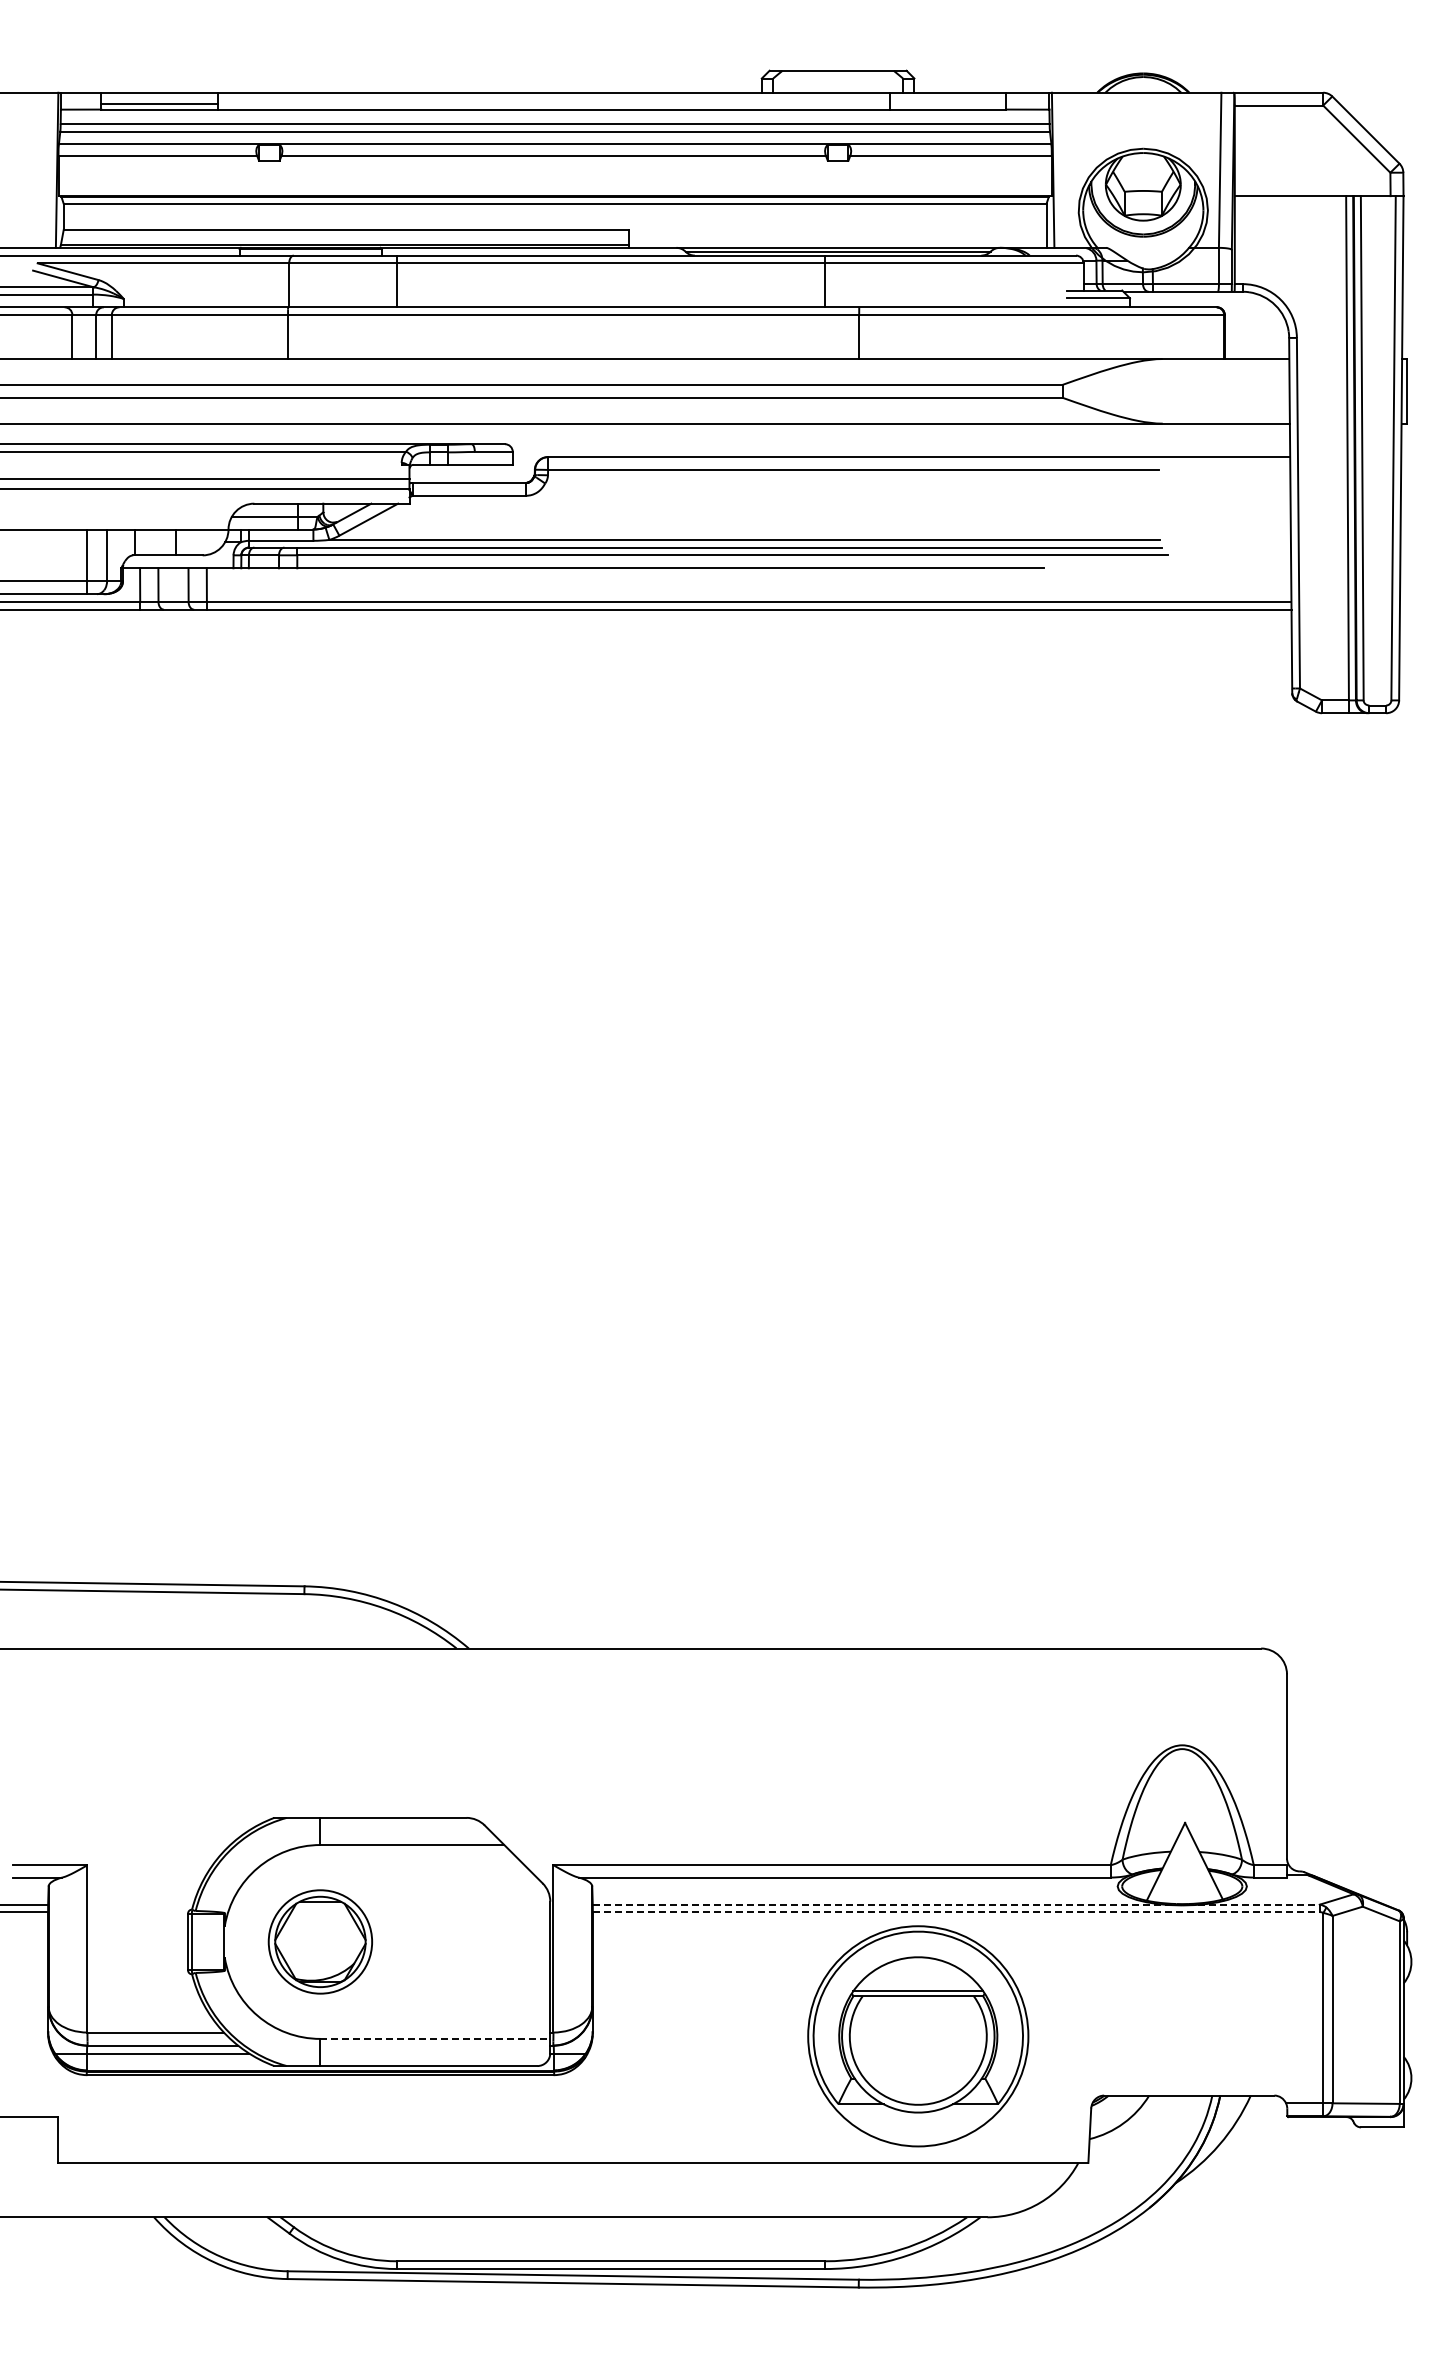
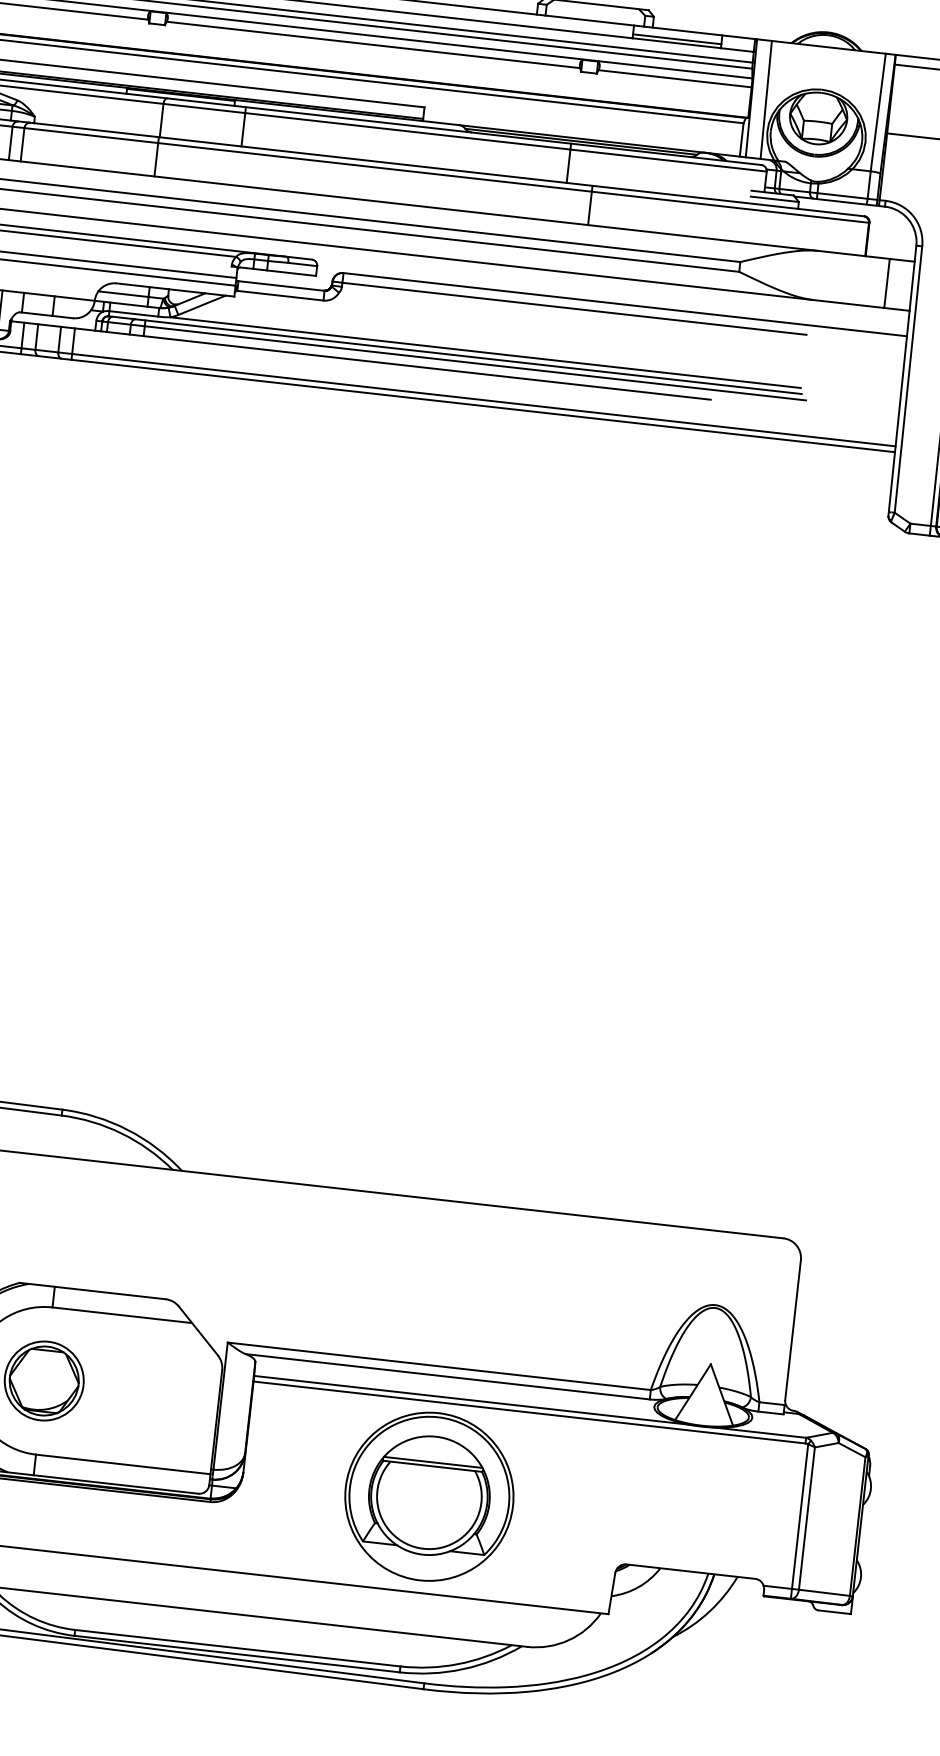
line: (947, 104) -> (676, 39), added
line: (1072, 169) -> (766, 99), added
line: (1256, 391) -> (886, 283), added
line: (956, 1904) -> (530, 1406), dashed -> solid
line: (956, 1912) -> (529, 1412), dashed -> solid
part: (918, 2036) -> (429, 1496), moved
line: (435, 2038) -> (123, 1464), dashed -> solid

